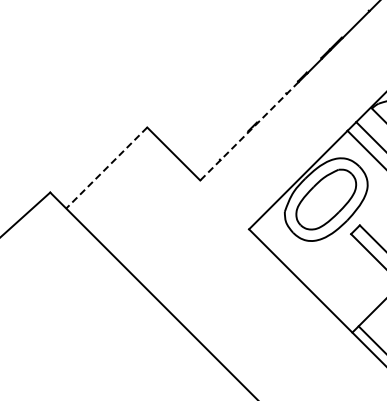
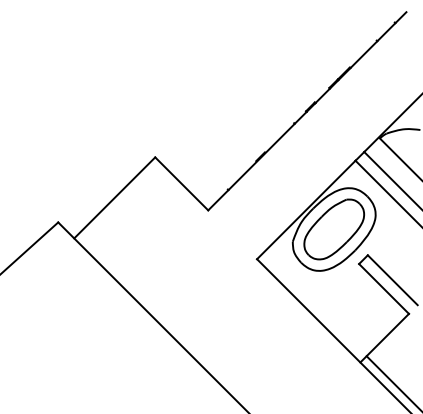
line: (249, 131) -> (257, 161), dashed -> solid
line: (106, 168) -> (114, 198), dashed -> solid

